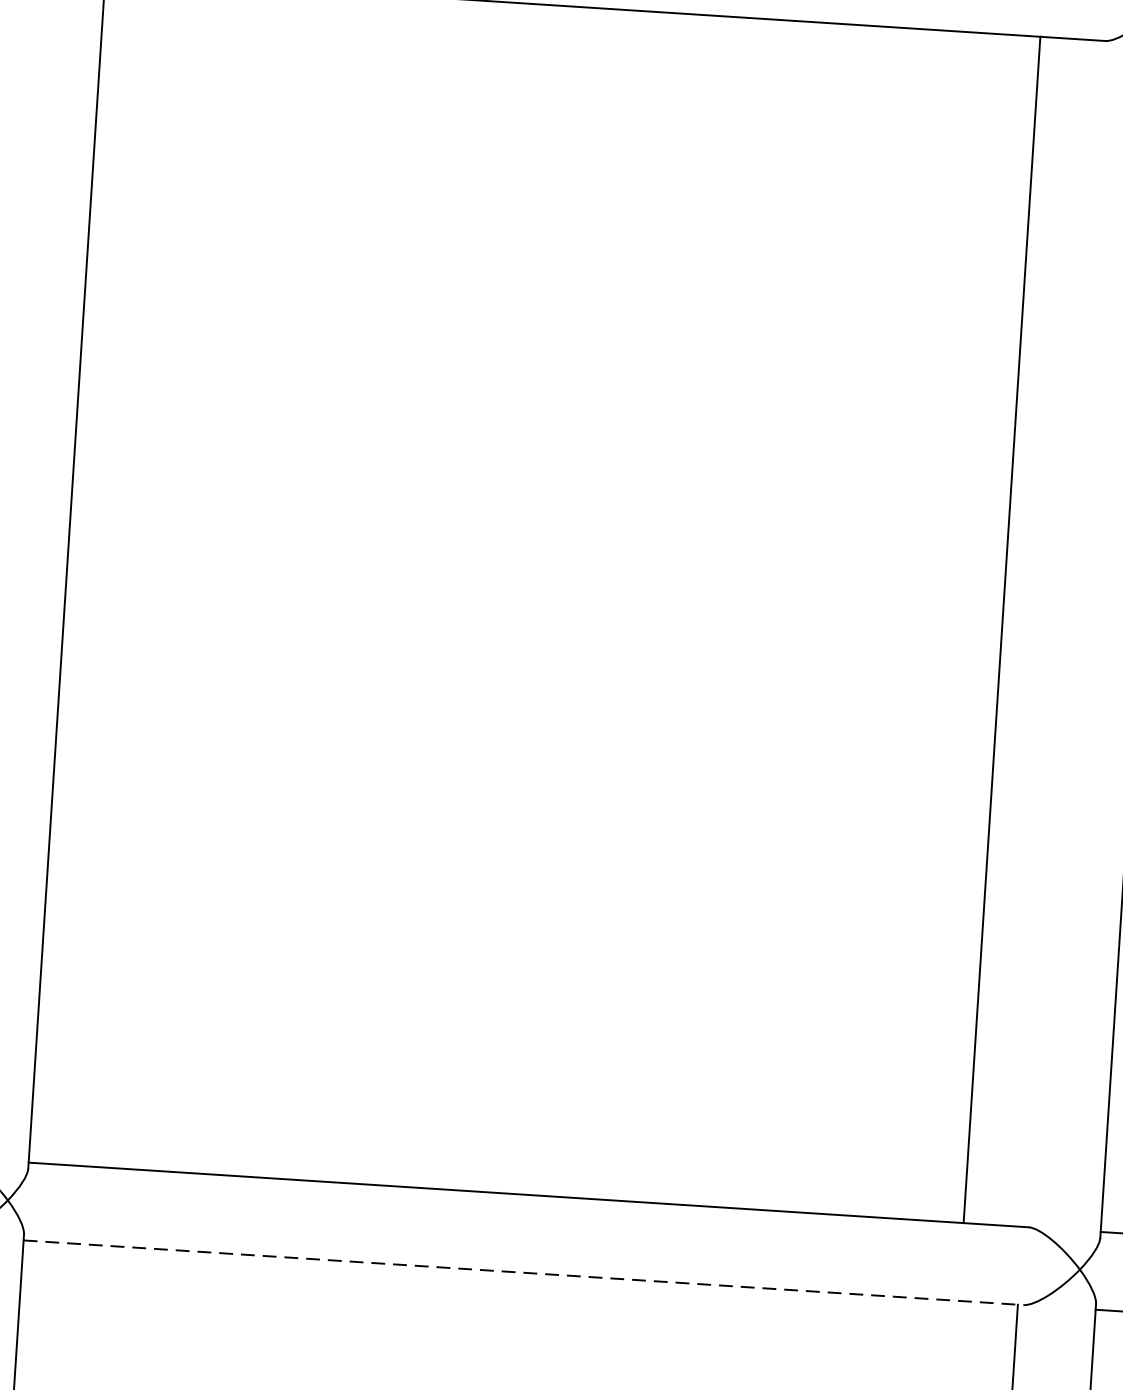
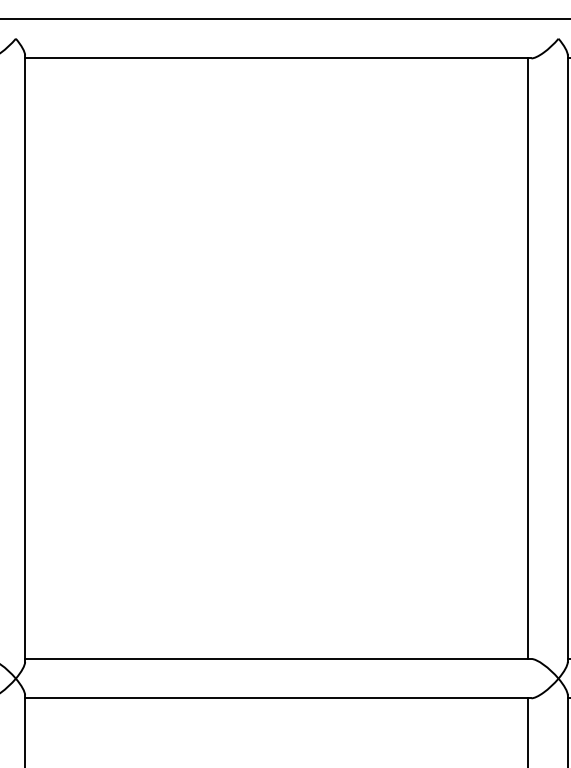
line: (1002, 629) -> (528, 358), moved
line: (524, 1273) -> (278, 698), dashed -> solid

